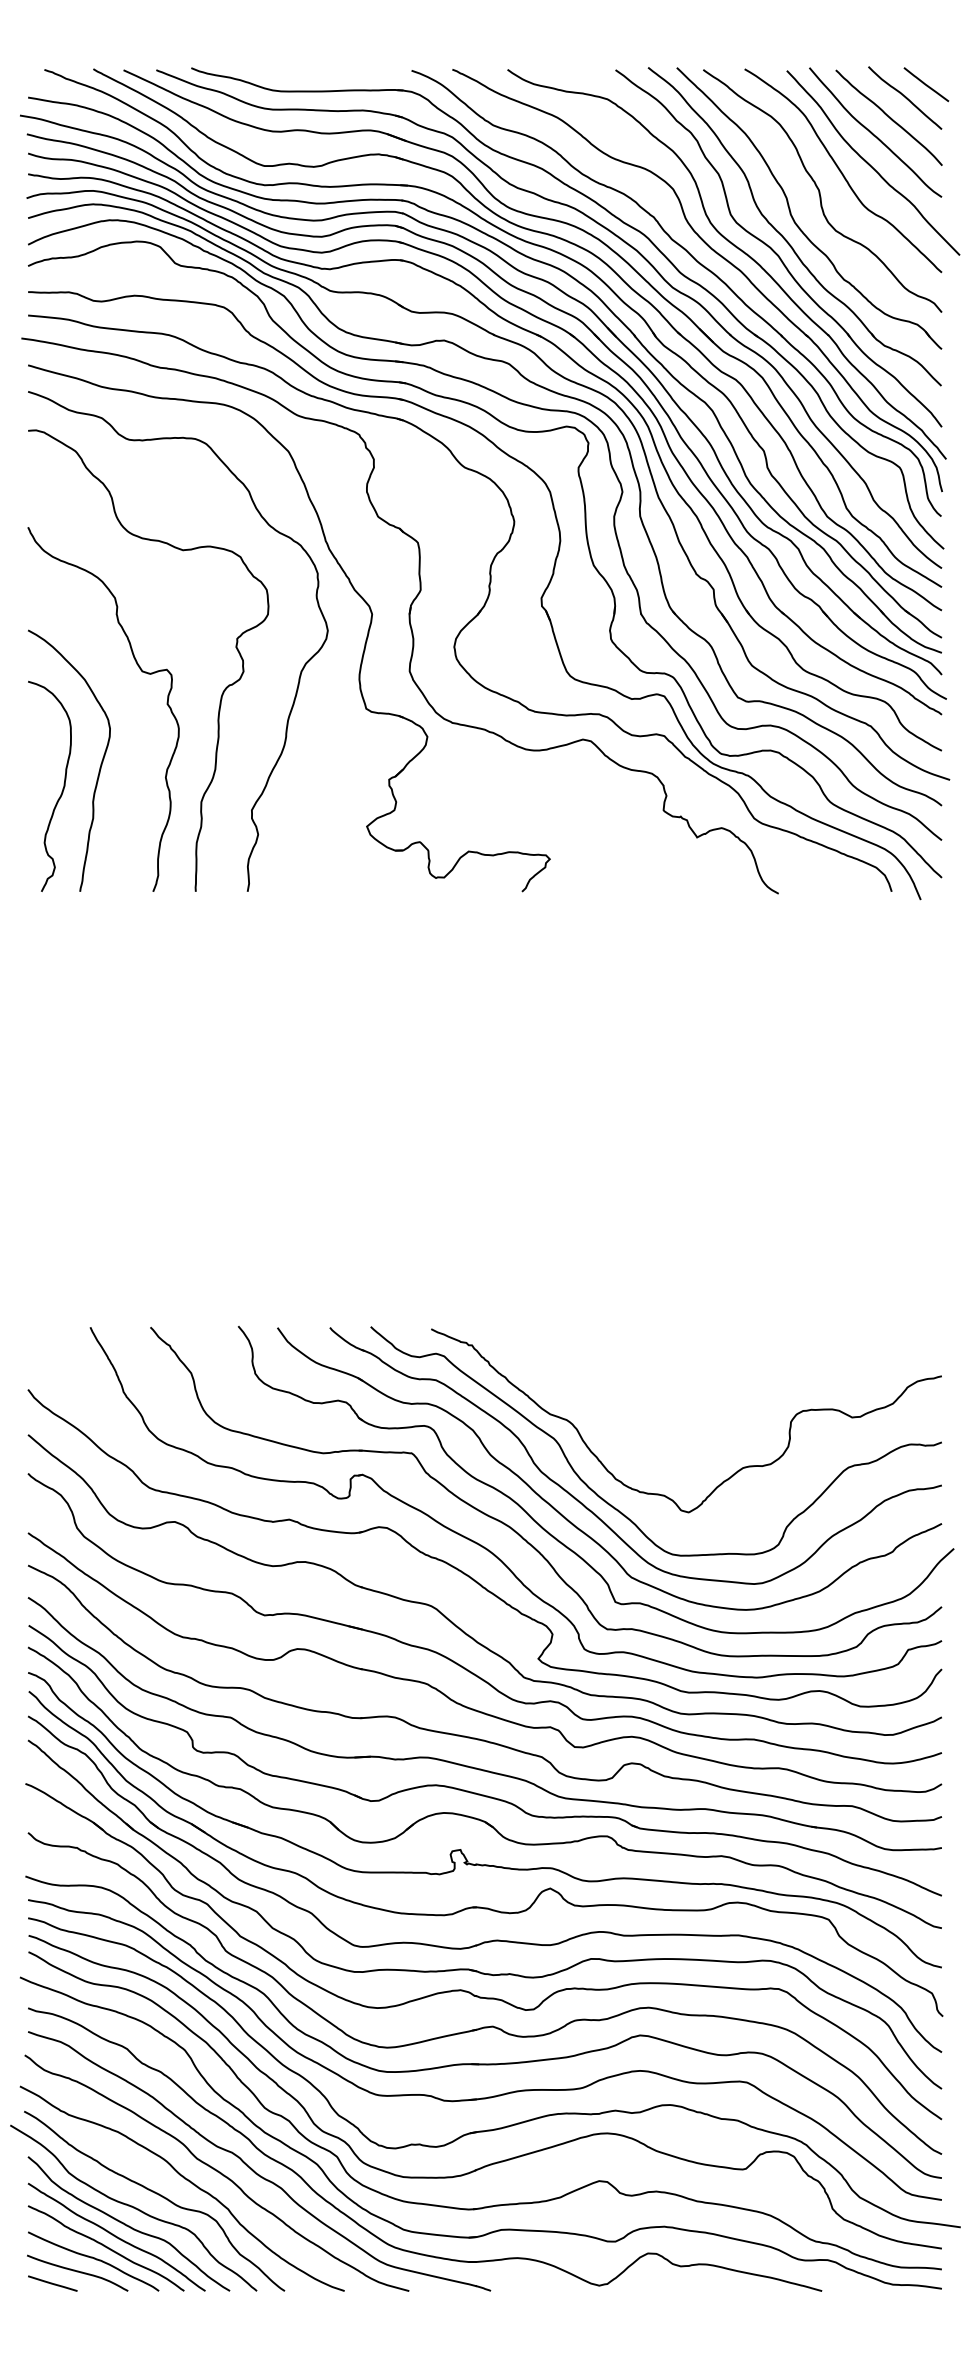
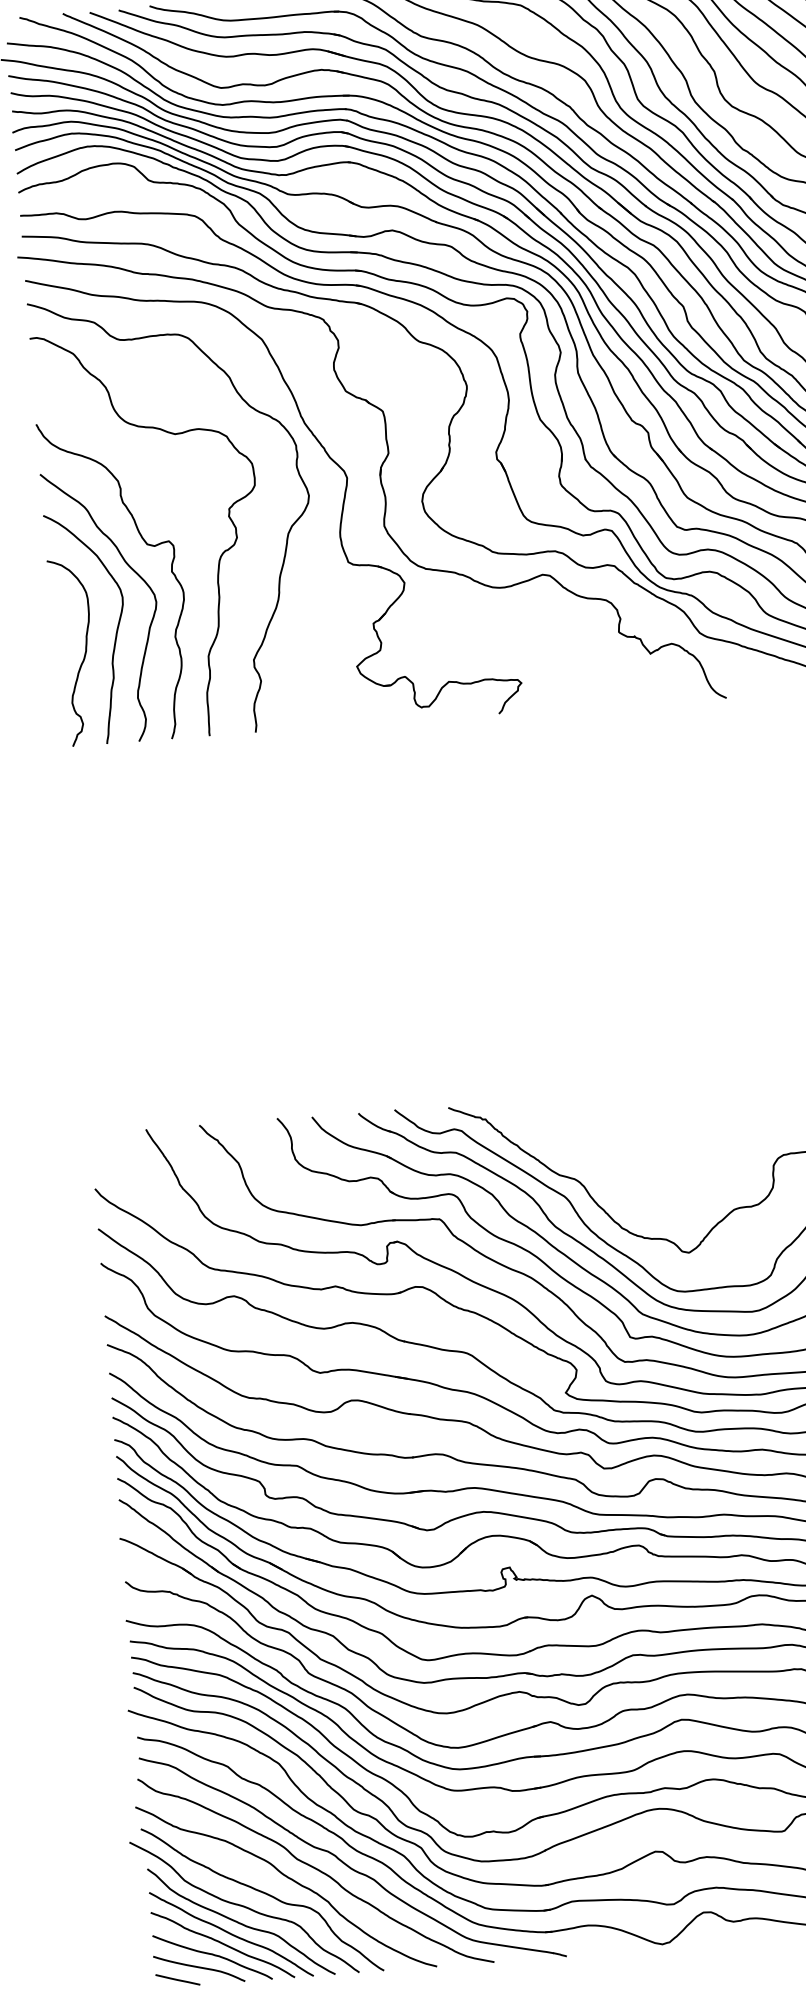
curve: (129, 706) -> (138, 576), added

